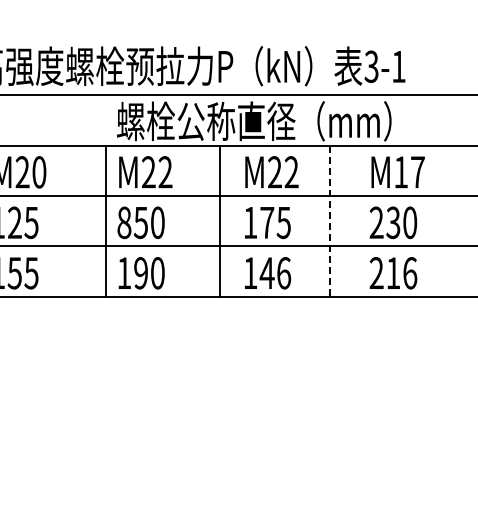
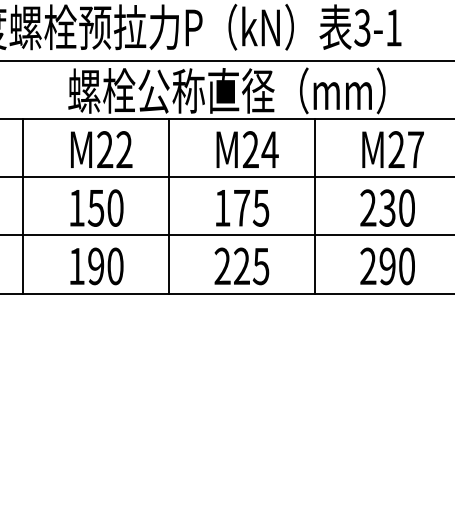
text: (291, 172) -> (269, 150), M22 -> M24
text: (401, 172) -> (396, 150), M17 -> M27
line: (106, 220) -> (23, 205), moved
line: (220, 220) -> (169, 205), moved
line: (330, 221) -> (314, 206), dashed -> solid
text: (124, 222) -> (77, 207), 850 -> 150
text: (267, 273) -> (242, 266), 146 -> 225
text: (401, 273) -> (396, 266), 216 -> 290

